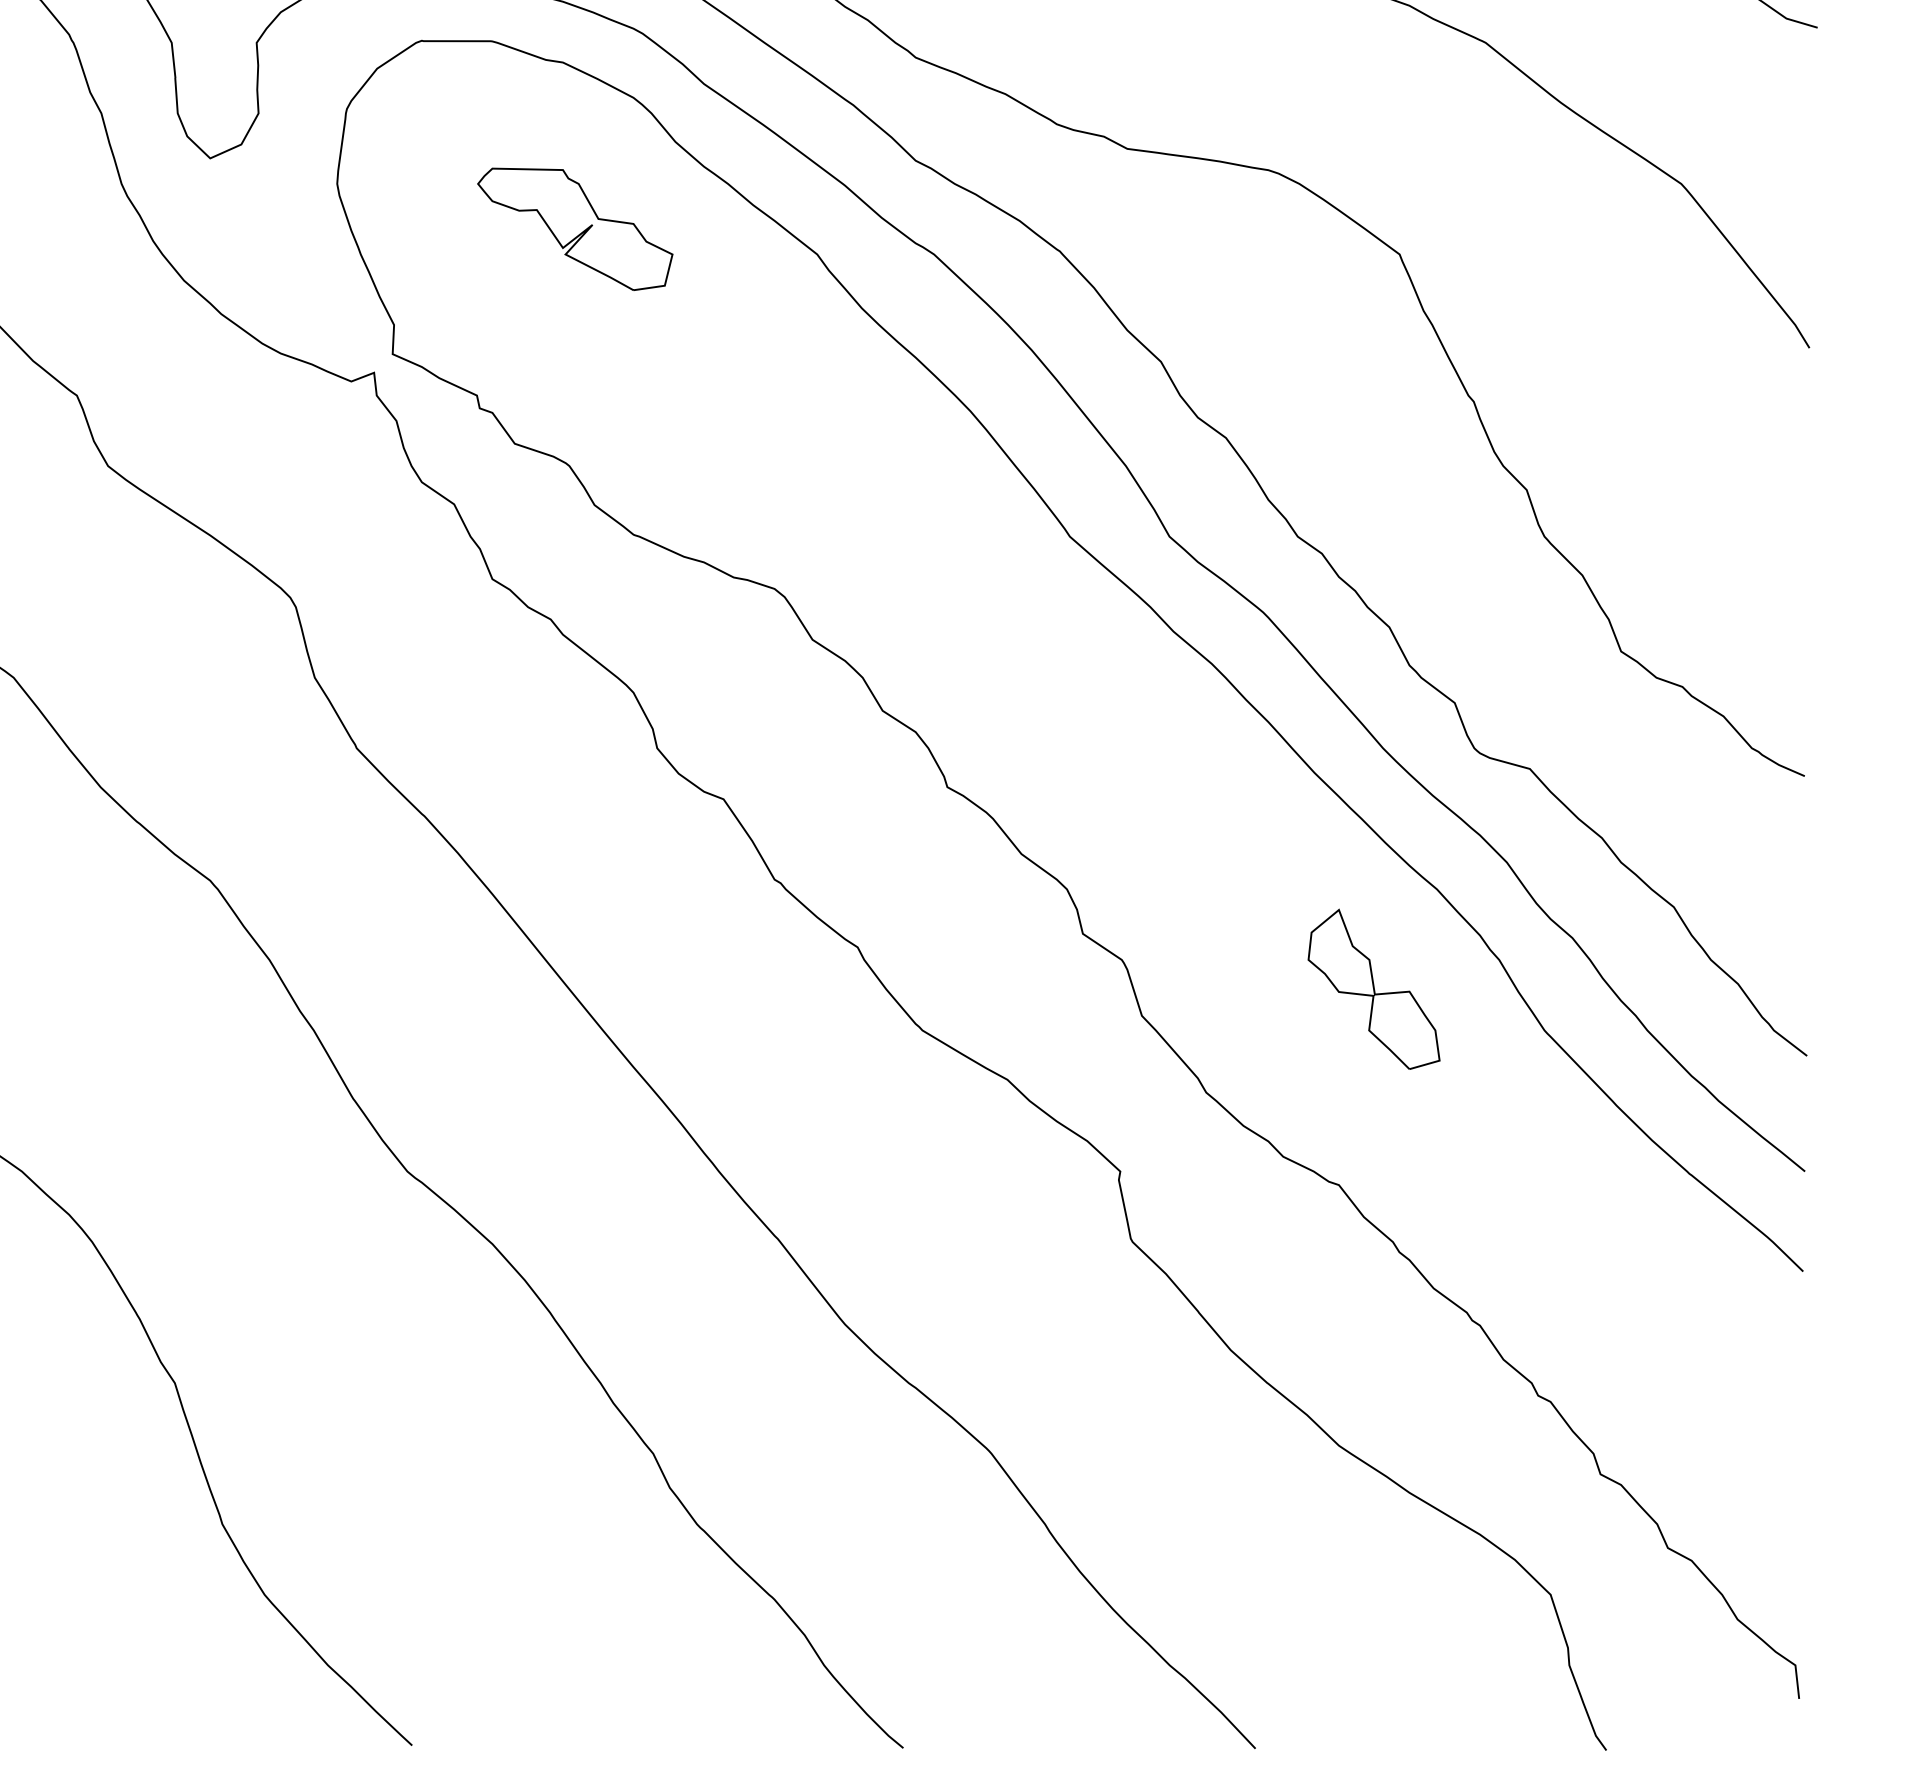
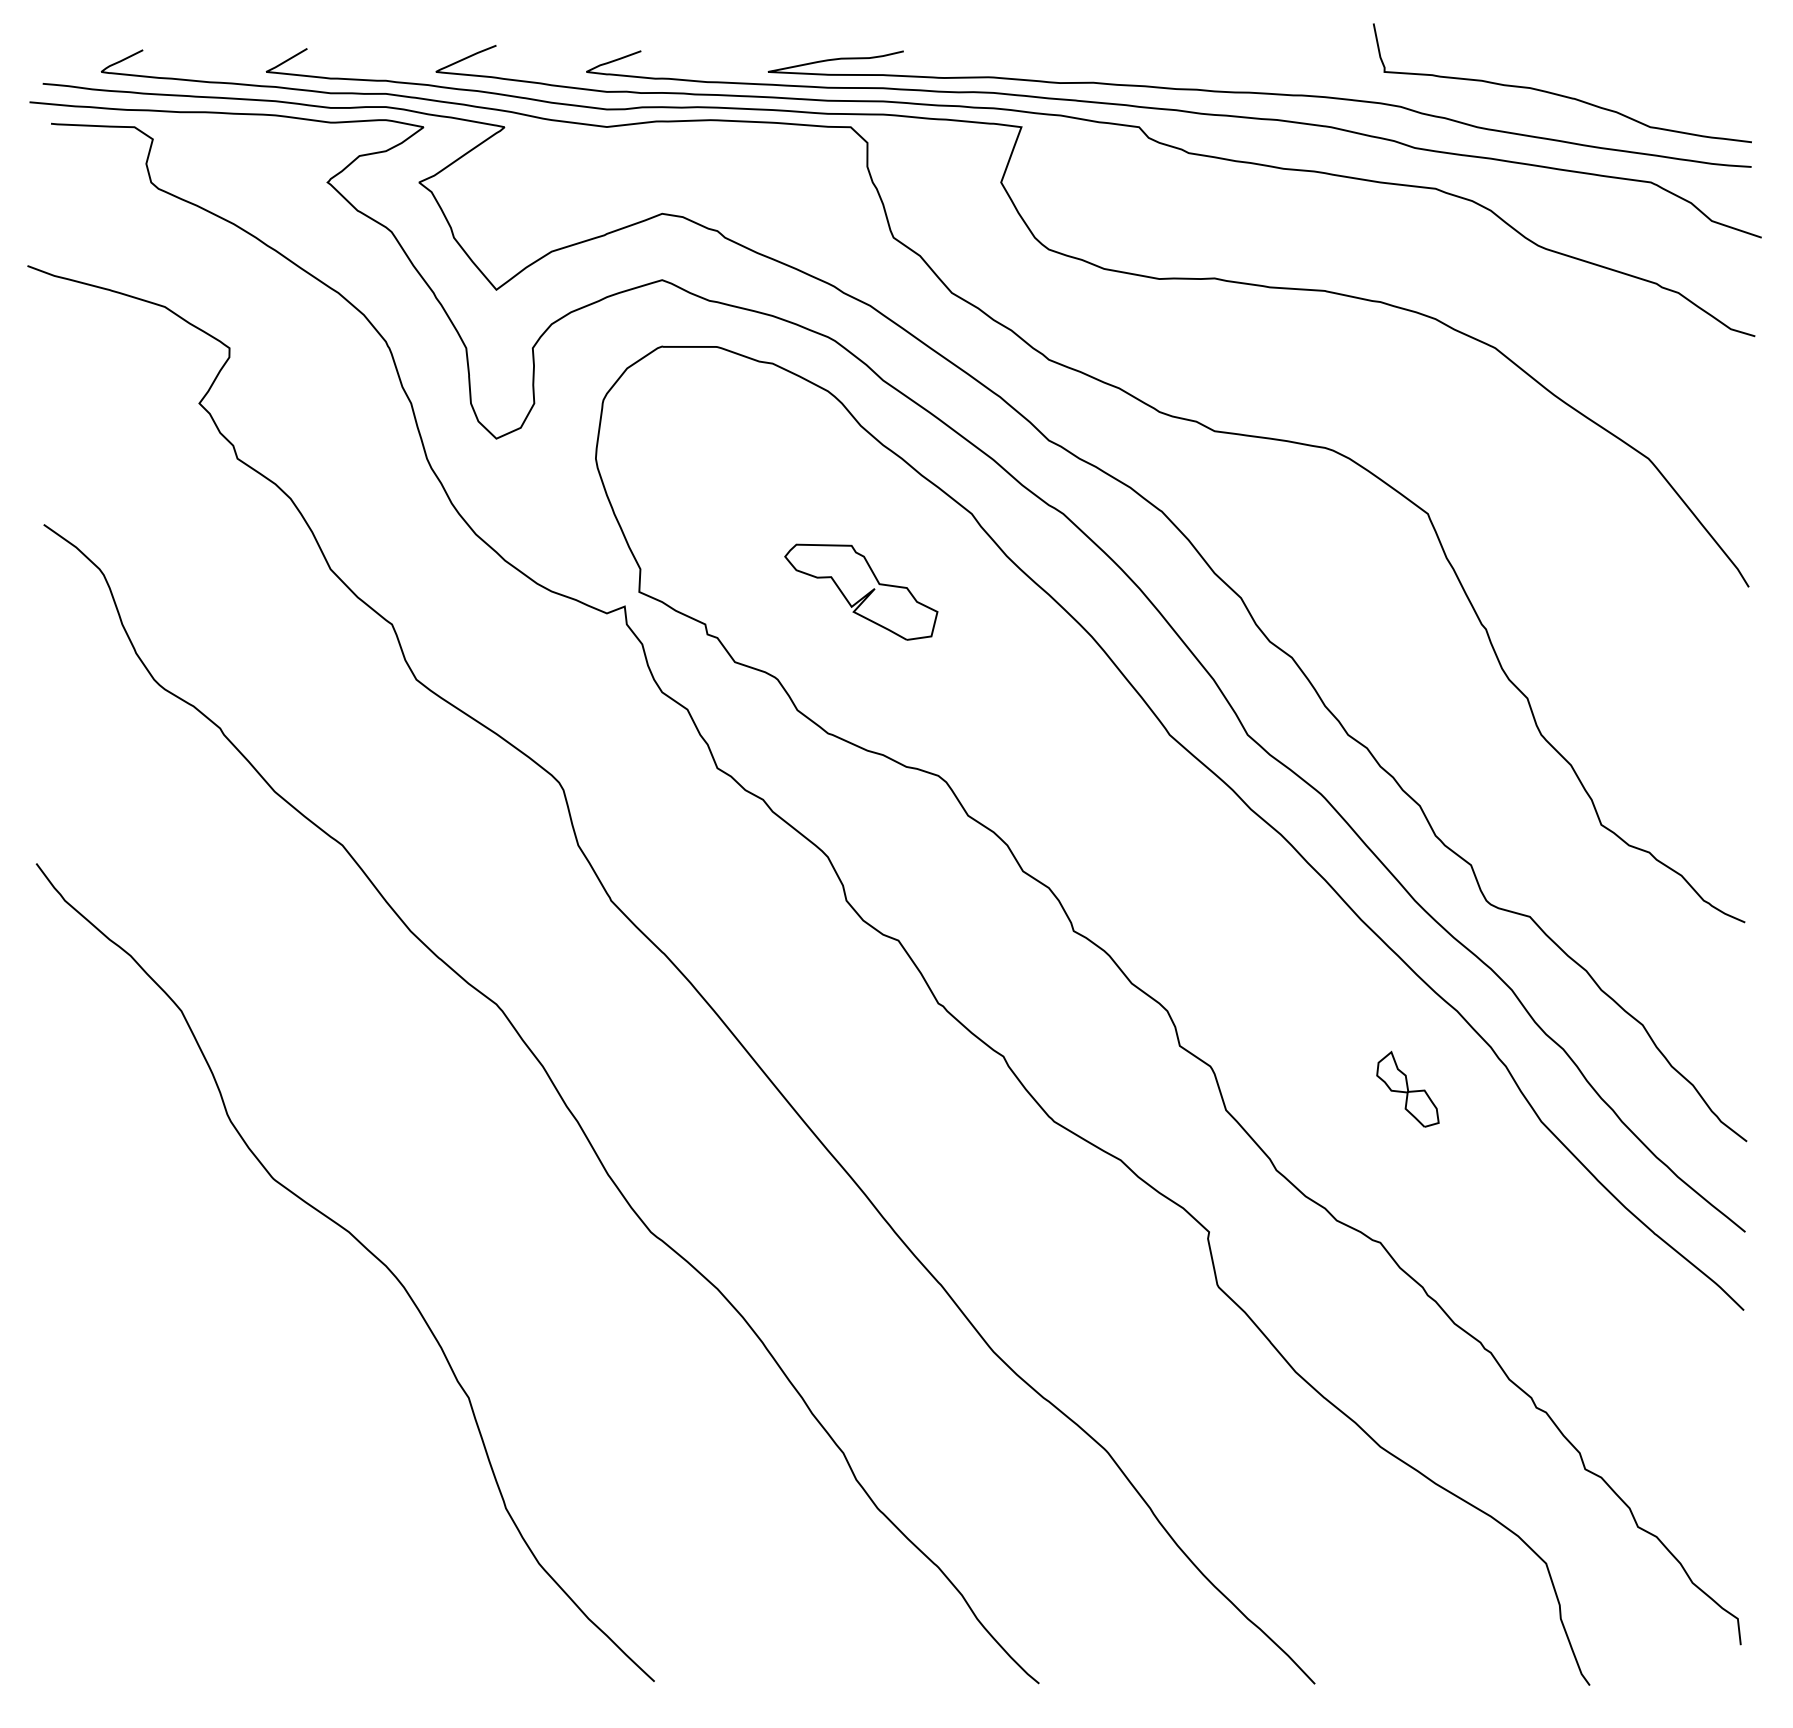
part: (575, 228) -> (861, 591), moved
part: (1373, 989) -> (1407, 1089), size x0.6

